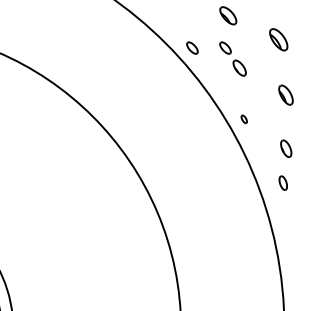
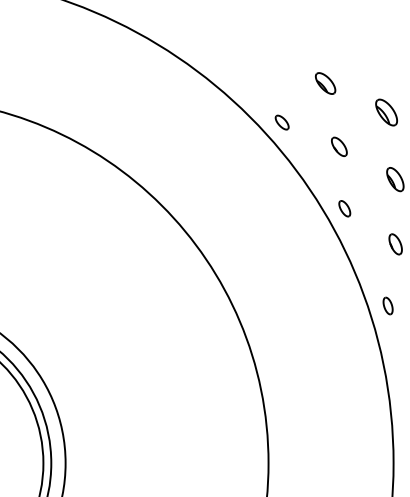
part: (224, 48) -> (321, 122), removed
part: (243, 119) -> (344, 208), size x1.67
part: (282, 182) -> (387, 305), moved

